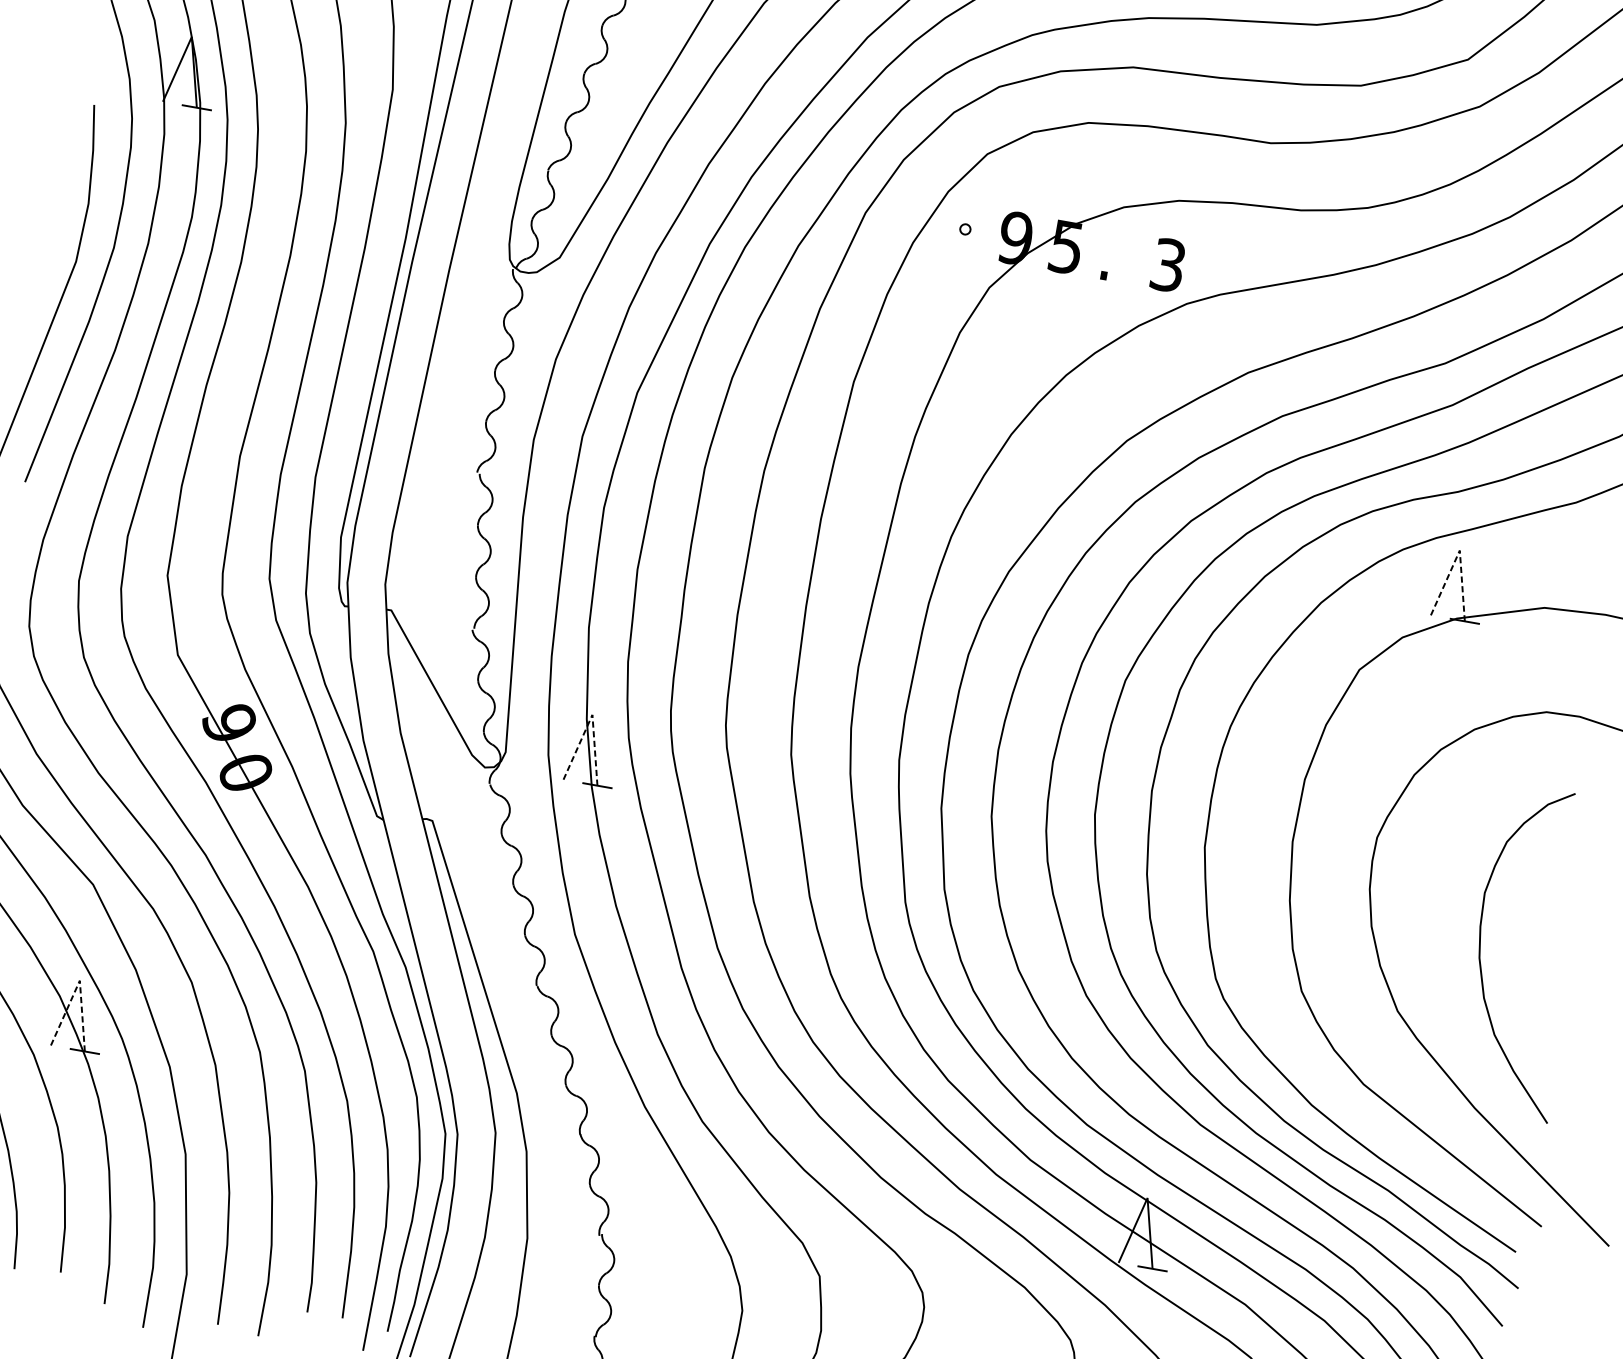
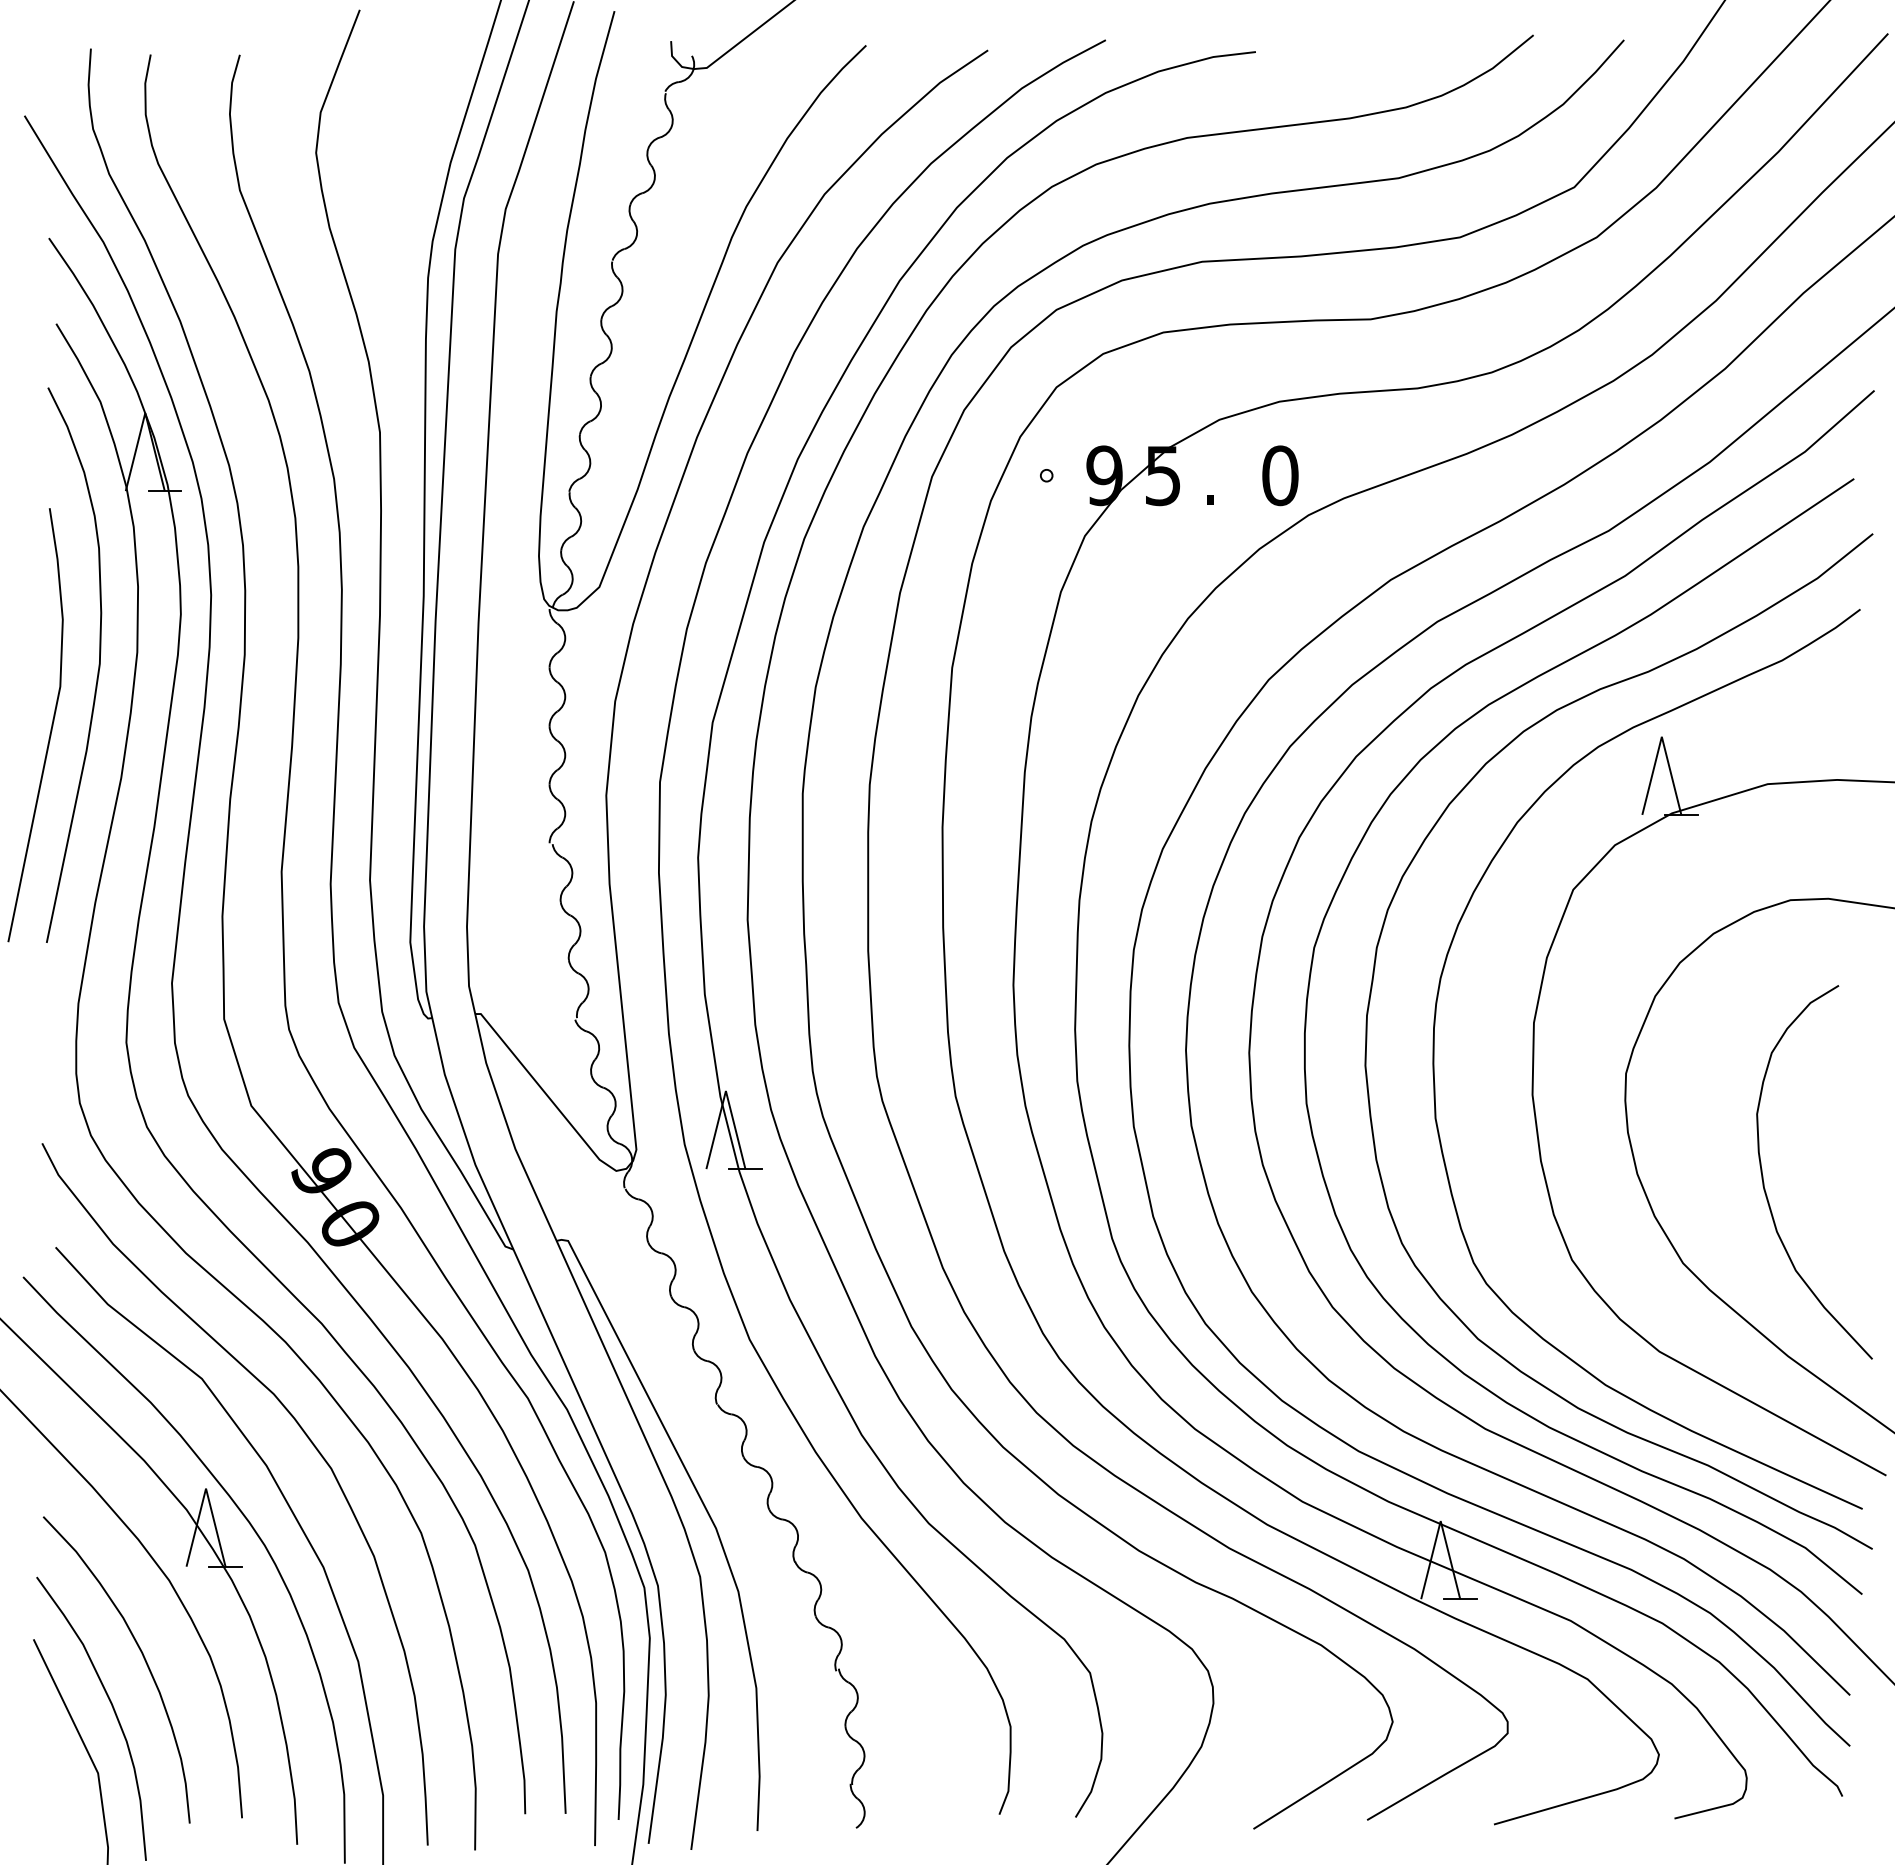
text: (1168, 265) -> (1280, 475), 3 -> 0
line: (1459, 550) -> (1661, 736), dashed -> solid
line: (592, 715) -> (725, 1091), dashed -> solid
line: (80, 980) -> (206, 1488), dashed -> solid

